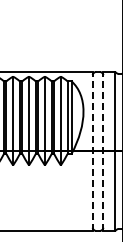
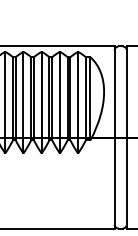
line: (92, 151) -> (114, 137), dashed -> solid
line: (103, 151) -> (126, 137), dashed -> solid

